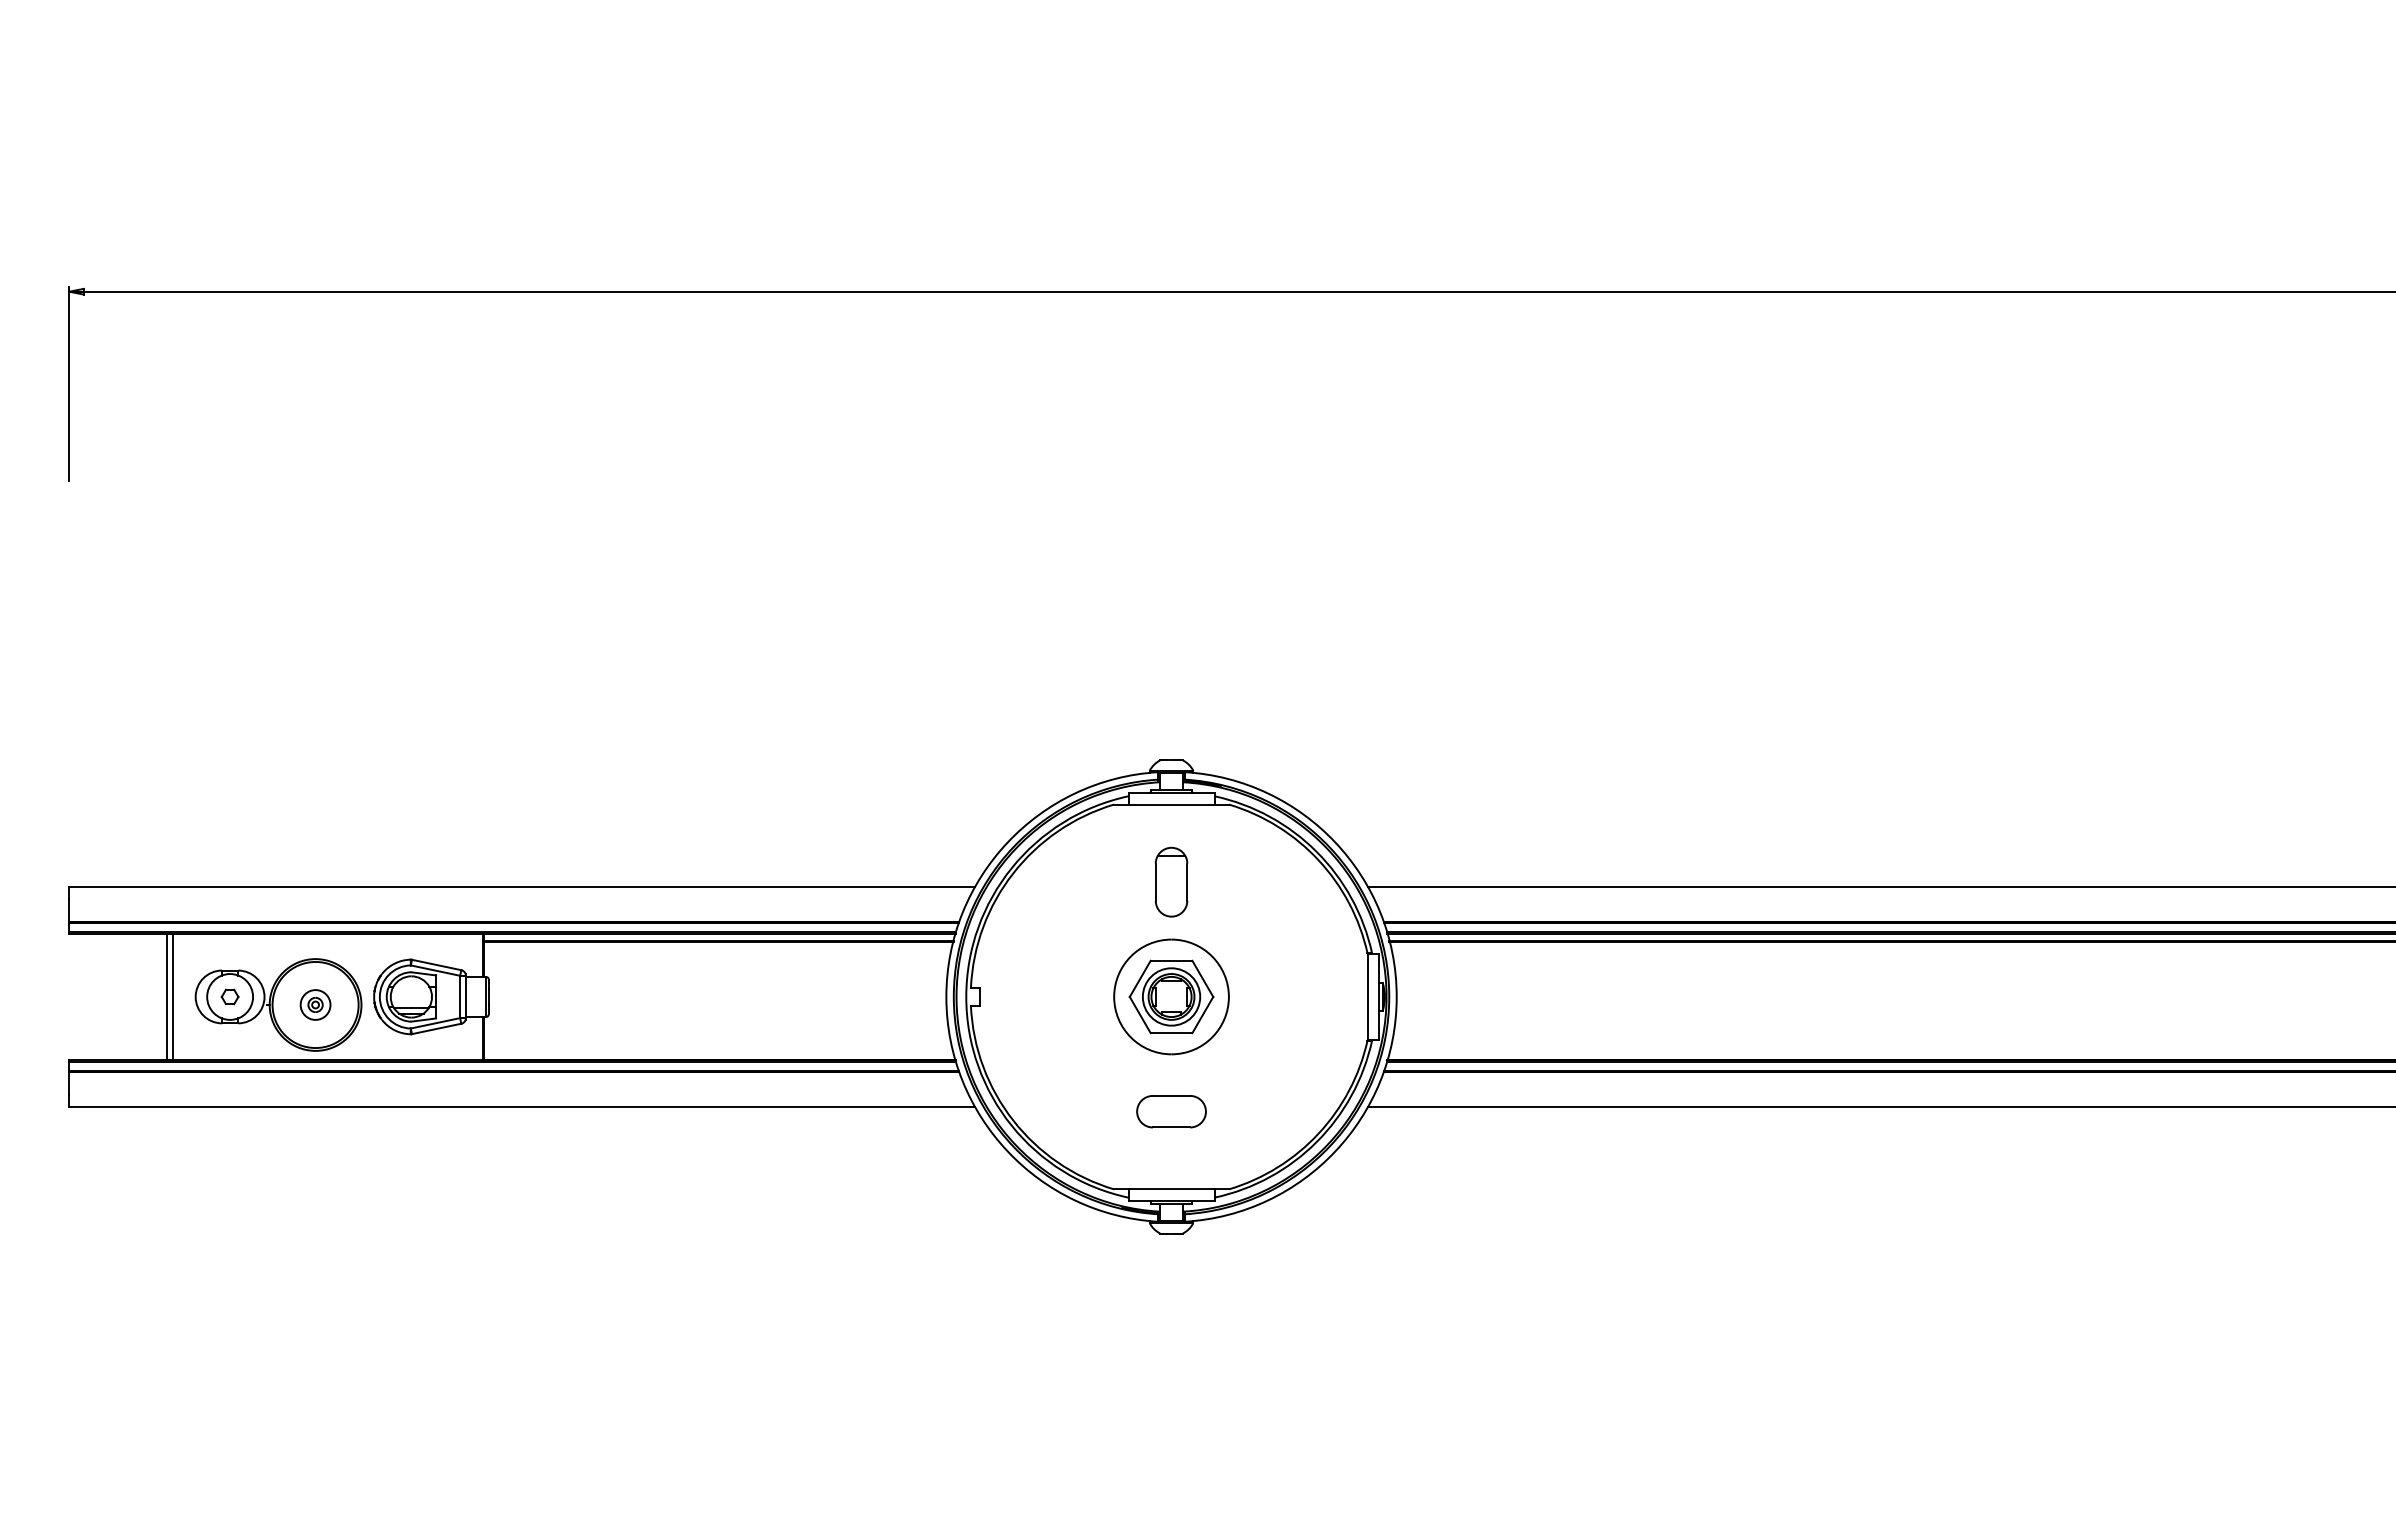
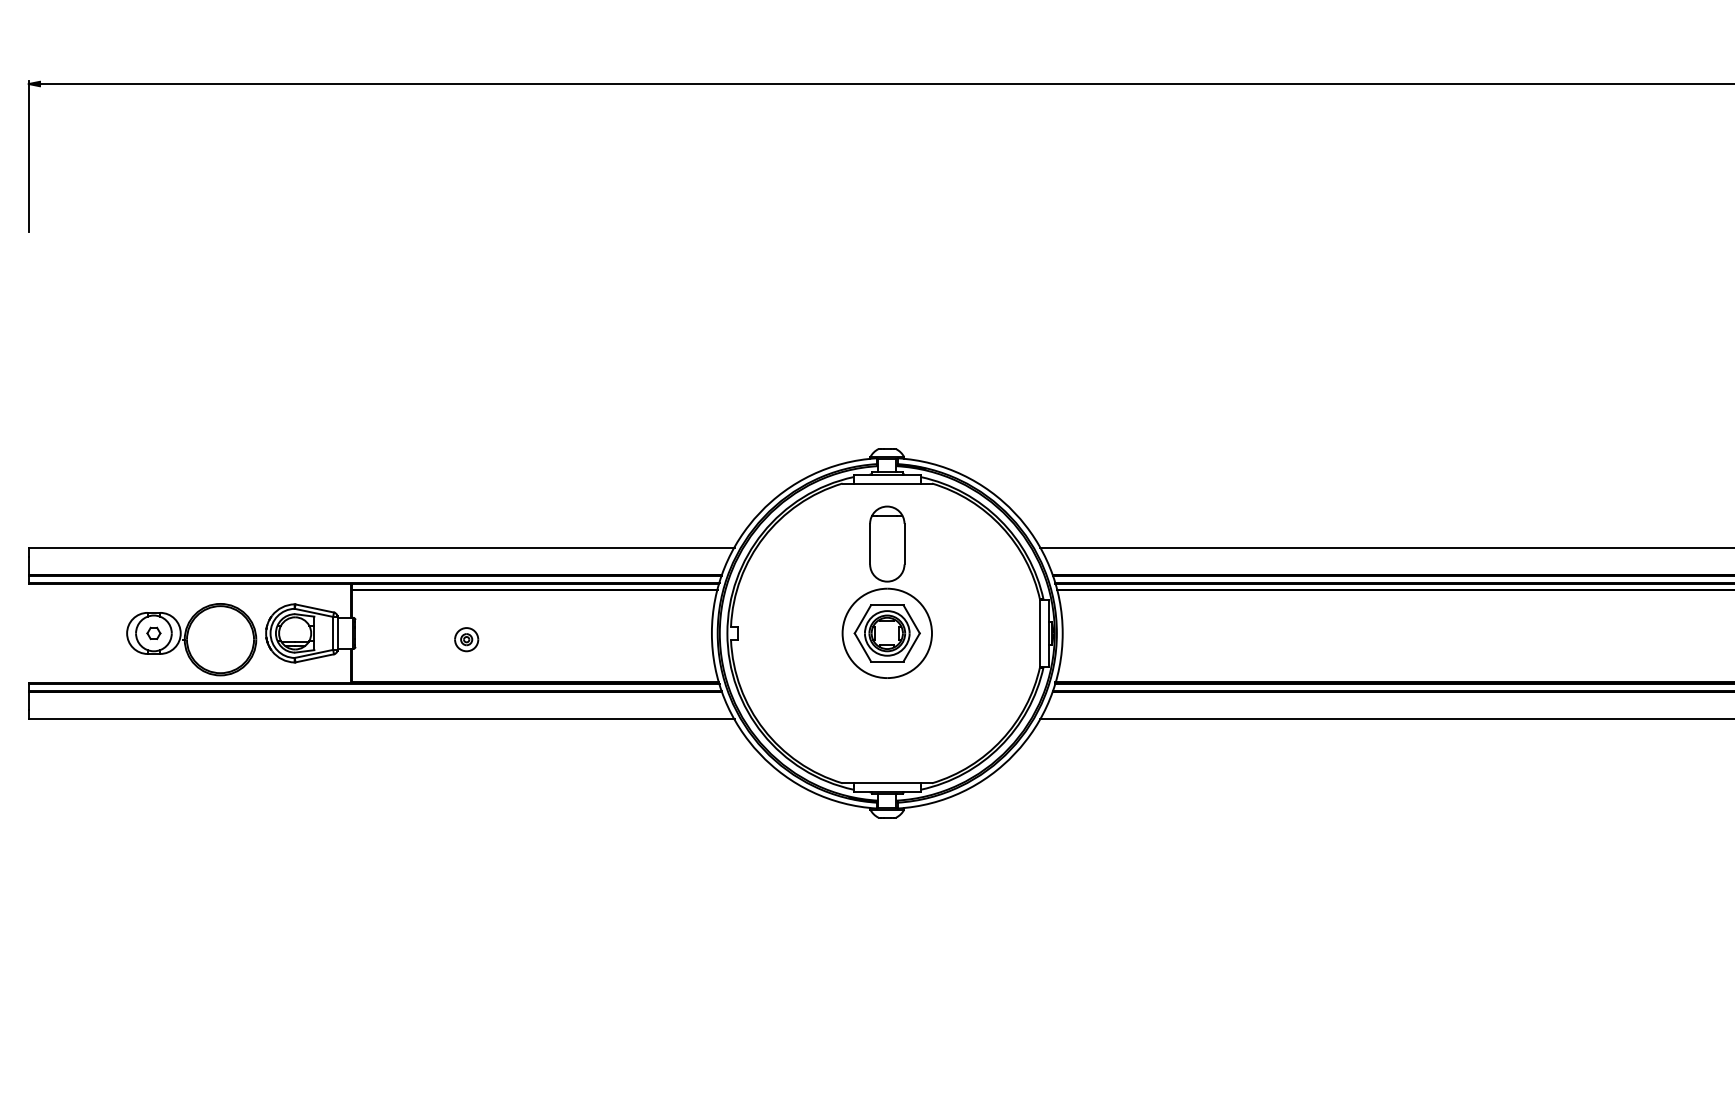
part: (1171, 881) -> (887, 543), size x1.4
line: (167, 996) -> (105, 633), removed
line: (172, 996) -> (109, 633), removed
part: (315, 1004) -> (466, 639), moved
part: (1171, 1111) -> (887, 722), removed

